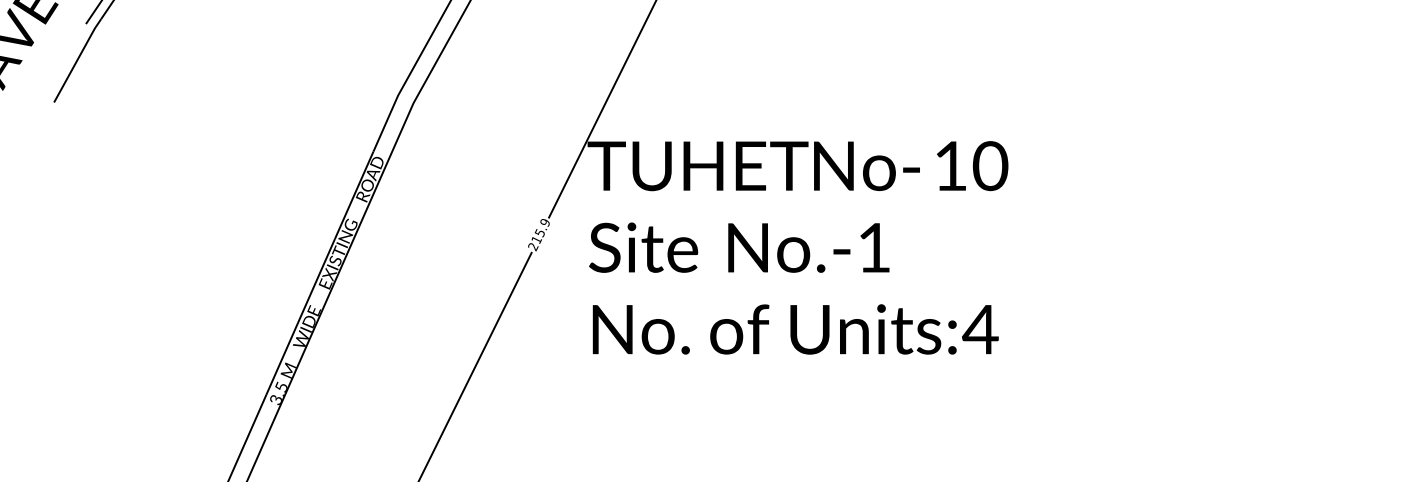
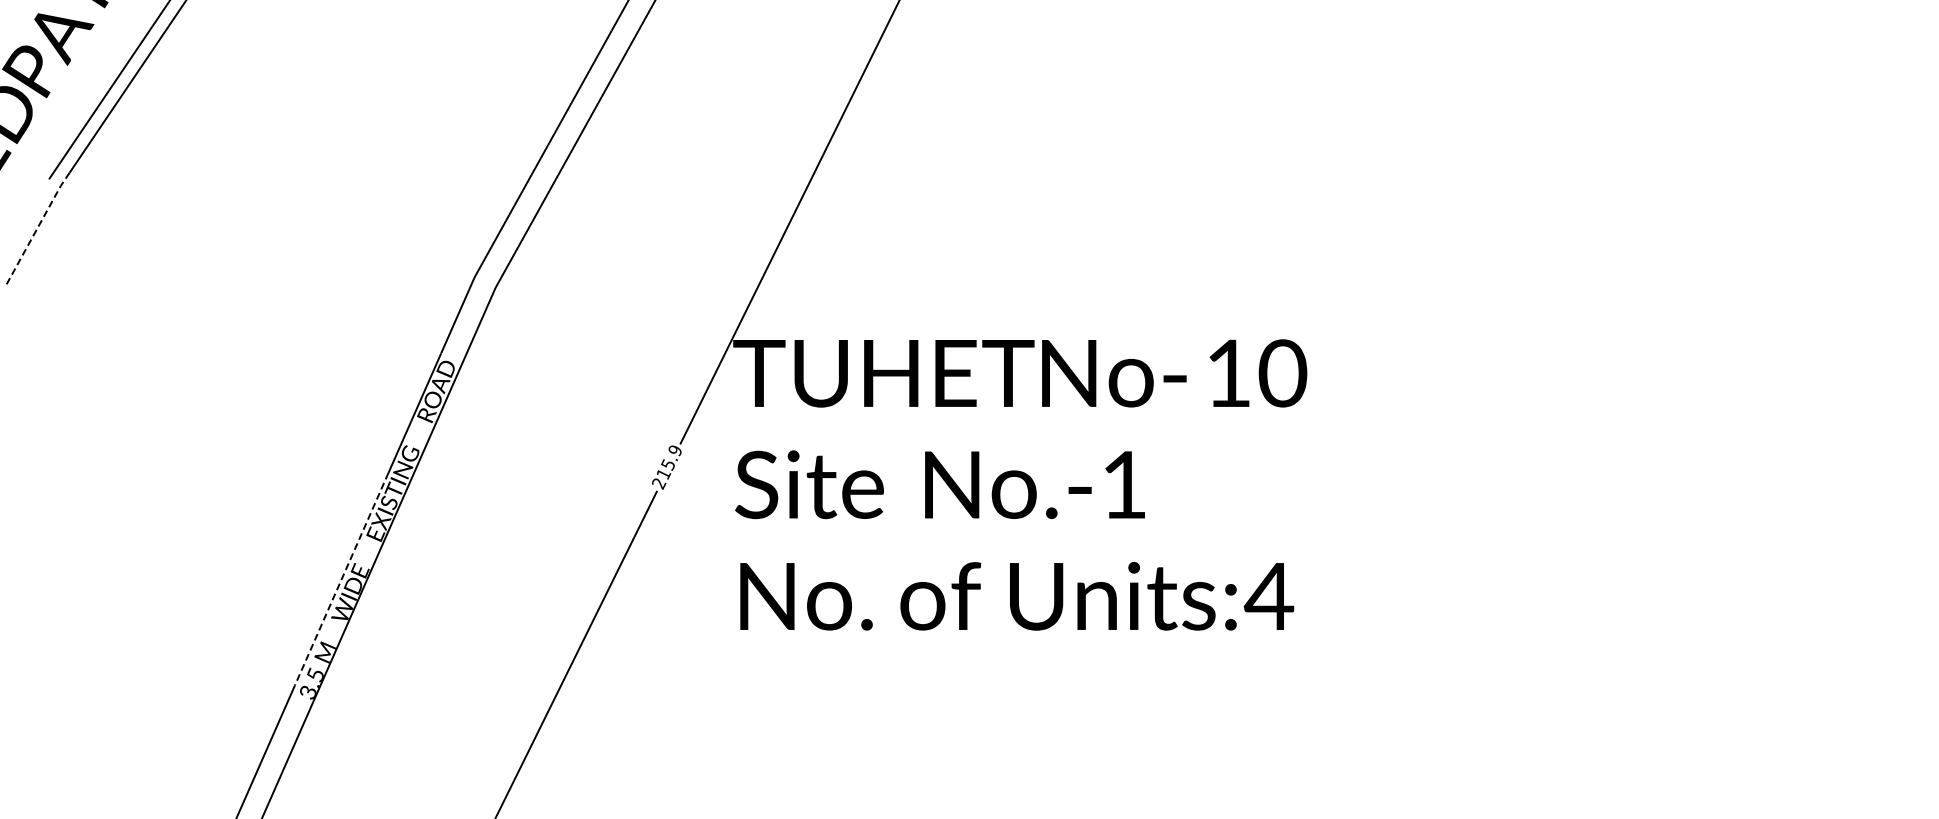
line: (77, 60) -> (37, 229), solid -> dashed
line: (300, 317) -> (341, 579), solid -> dashed

